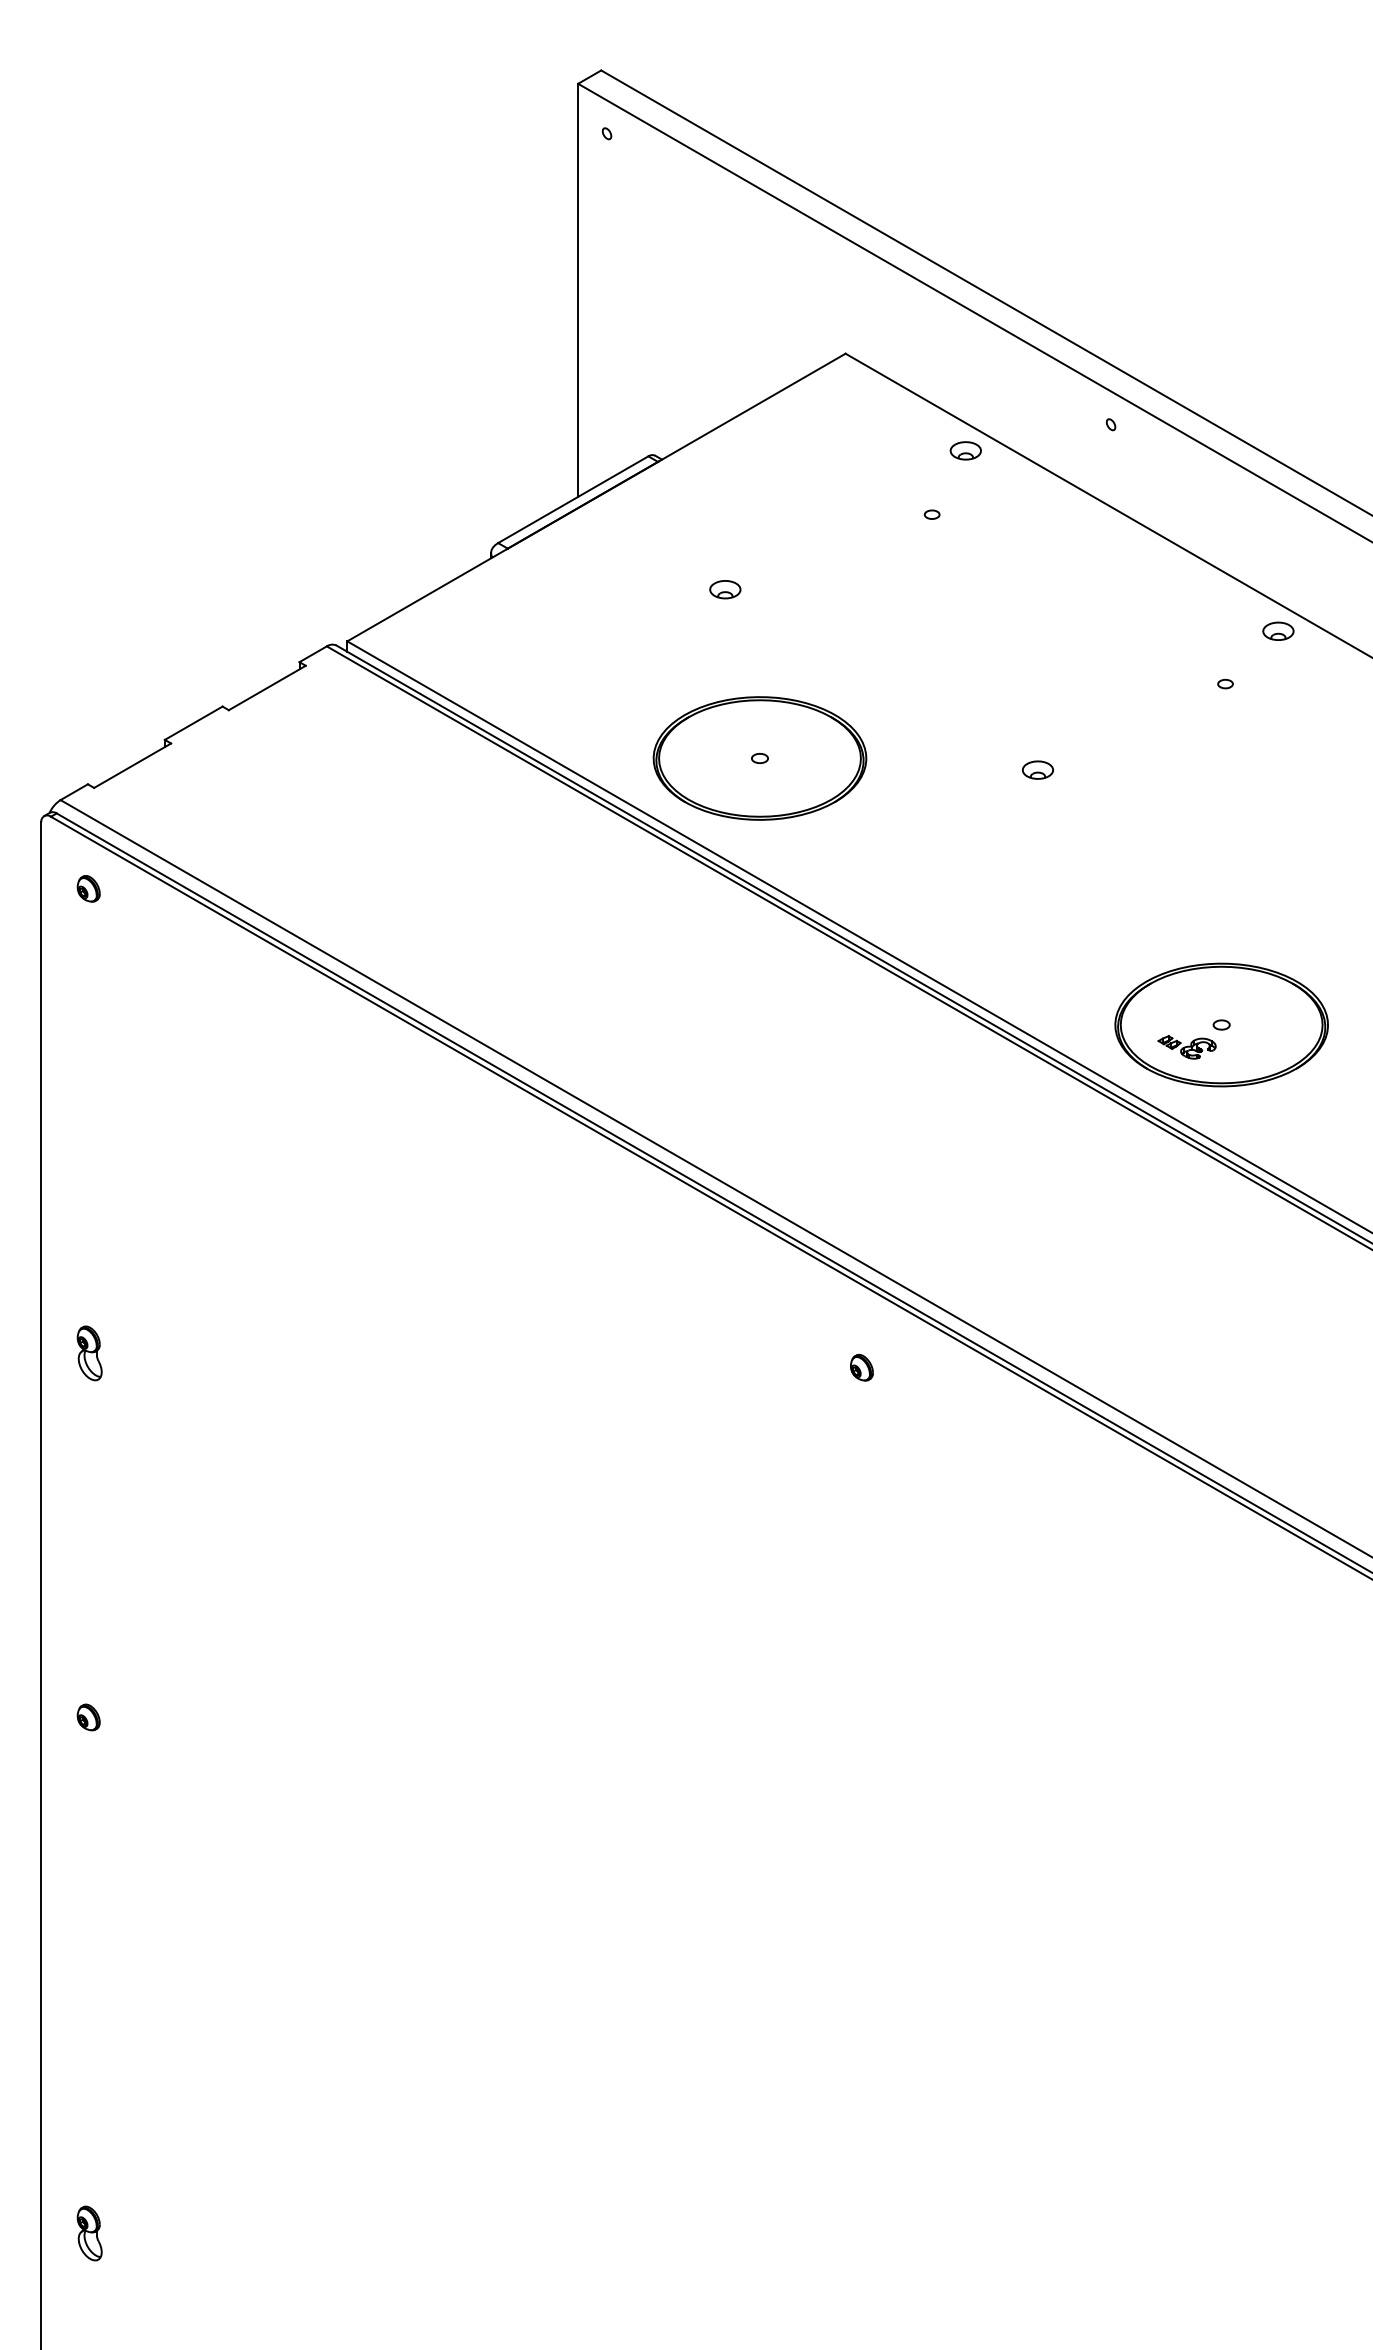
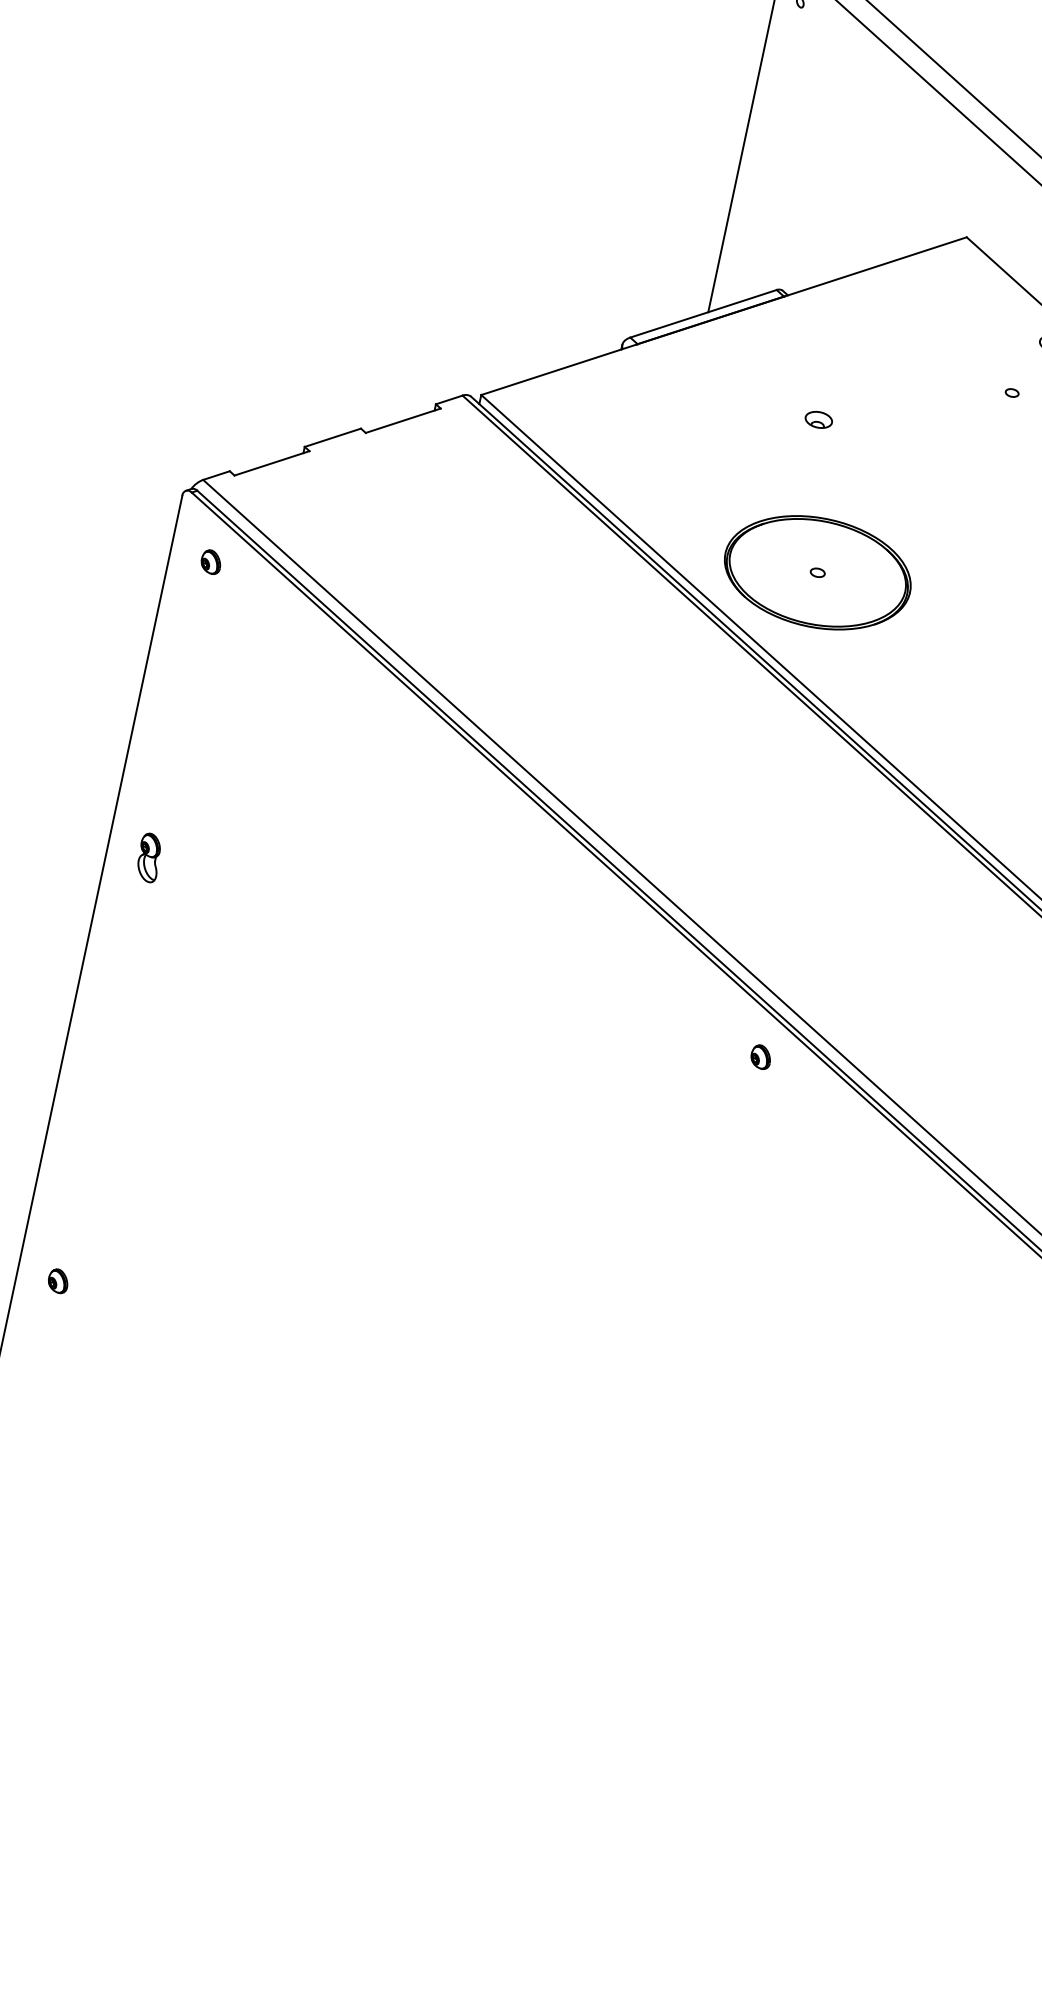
part: (89, 1353) -> (149, 857), moved
part: (861, 1367) -> (760, 1056), moved

